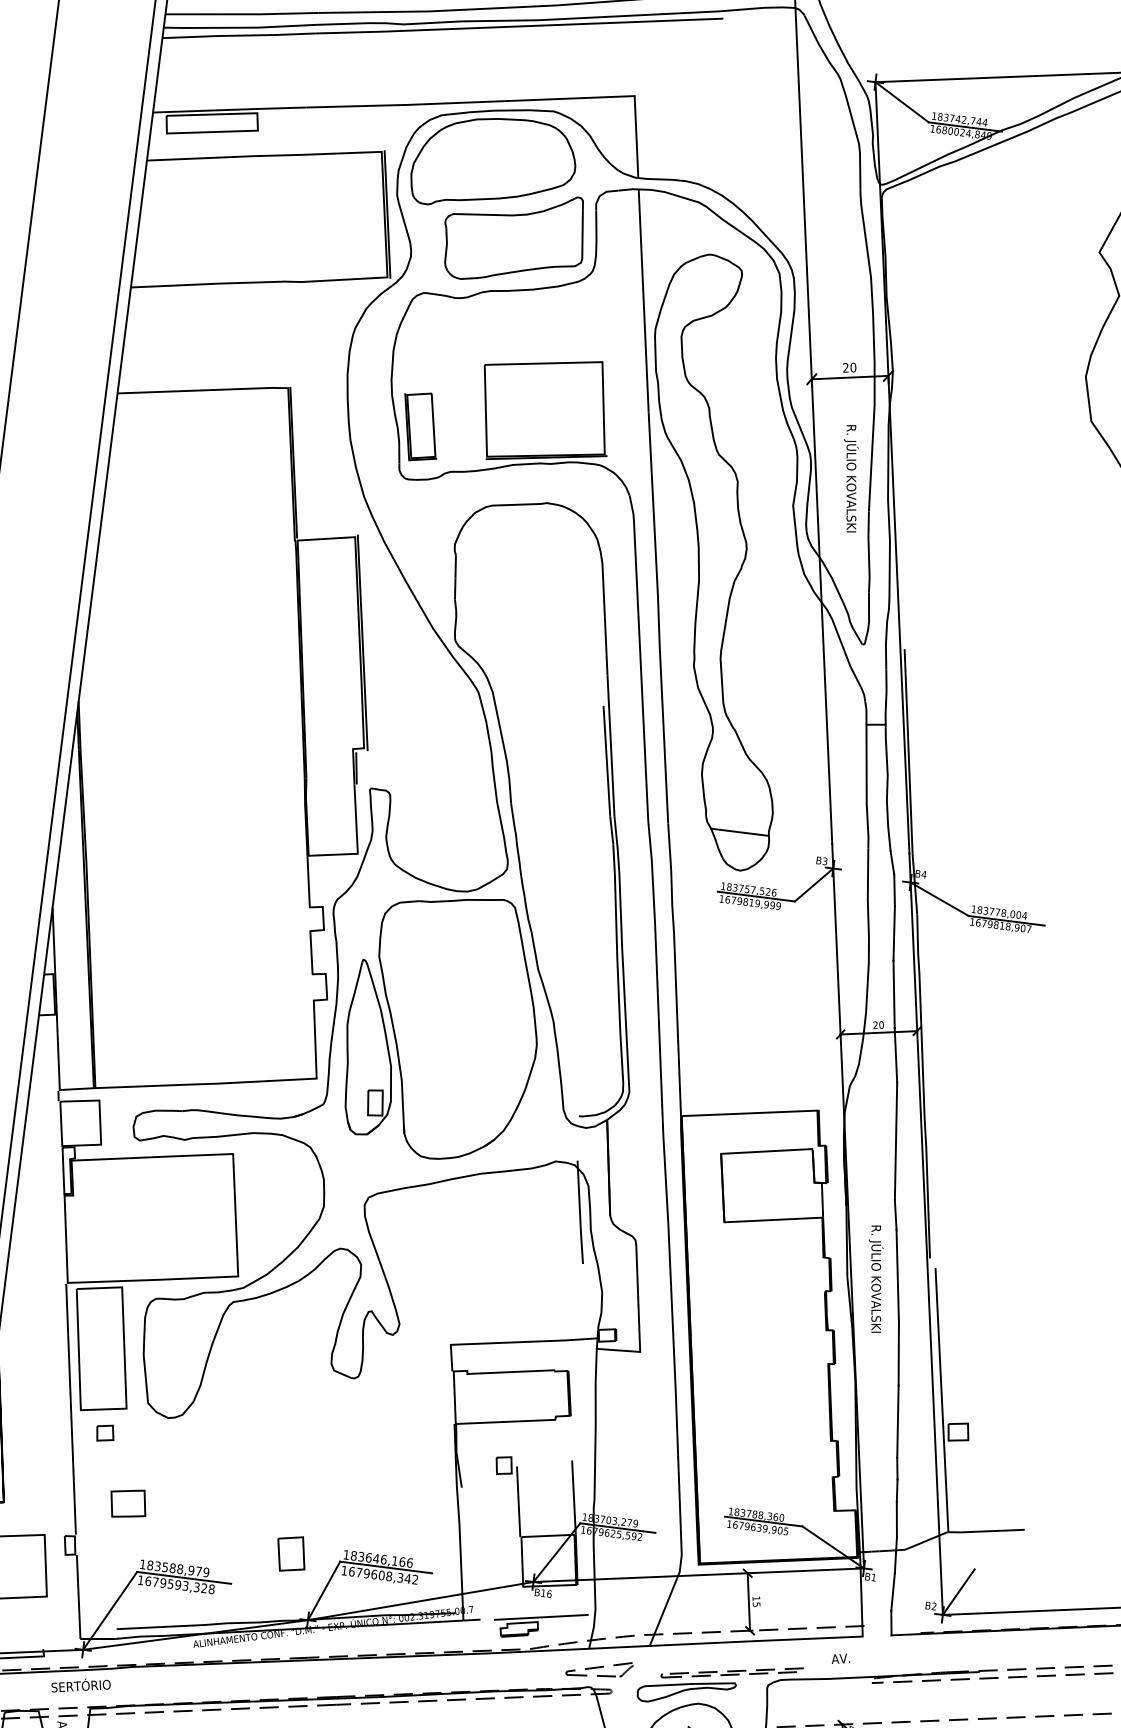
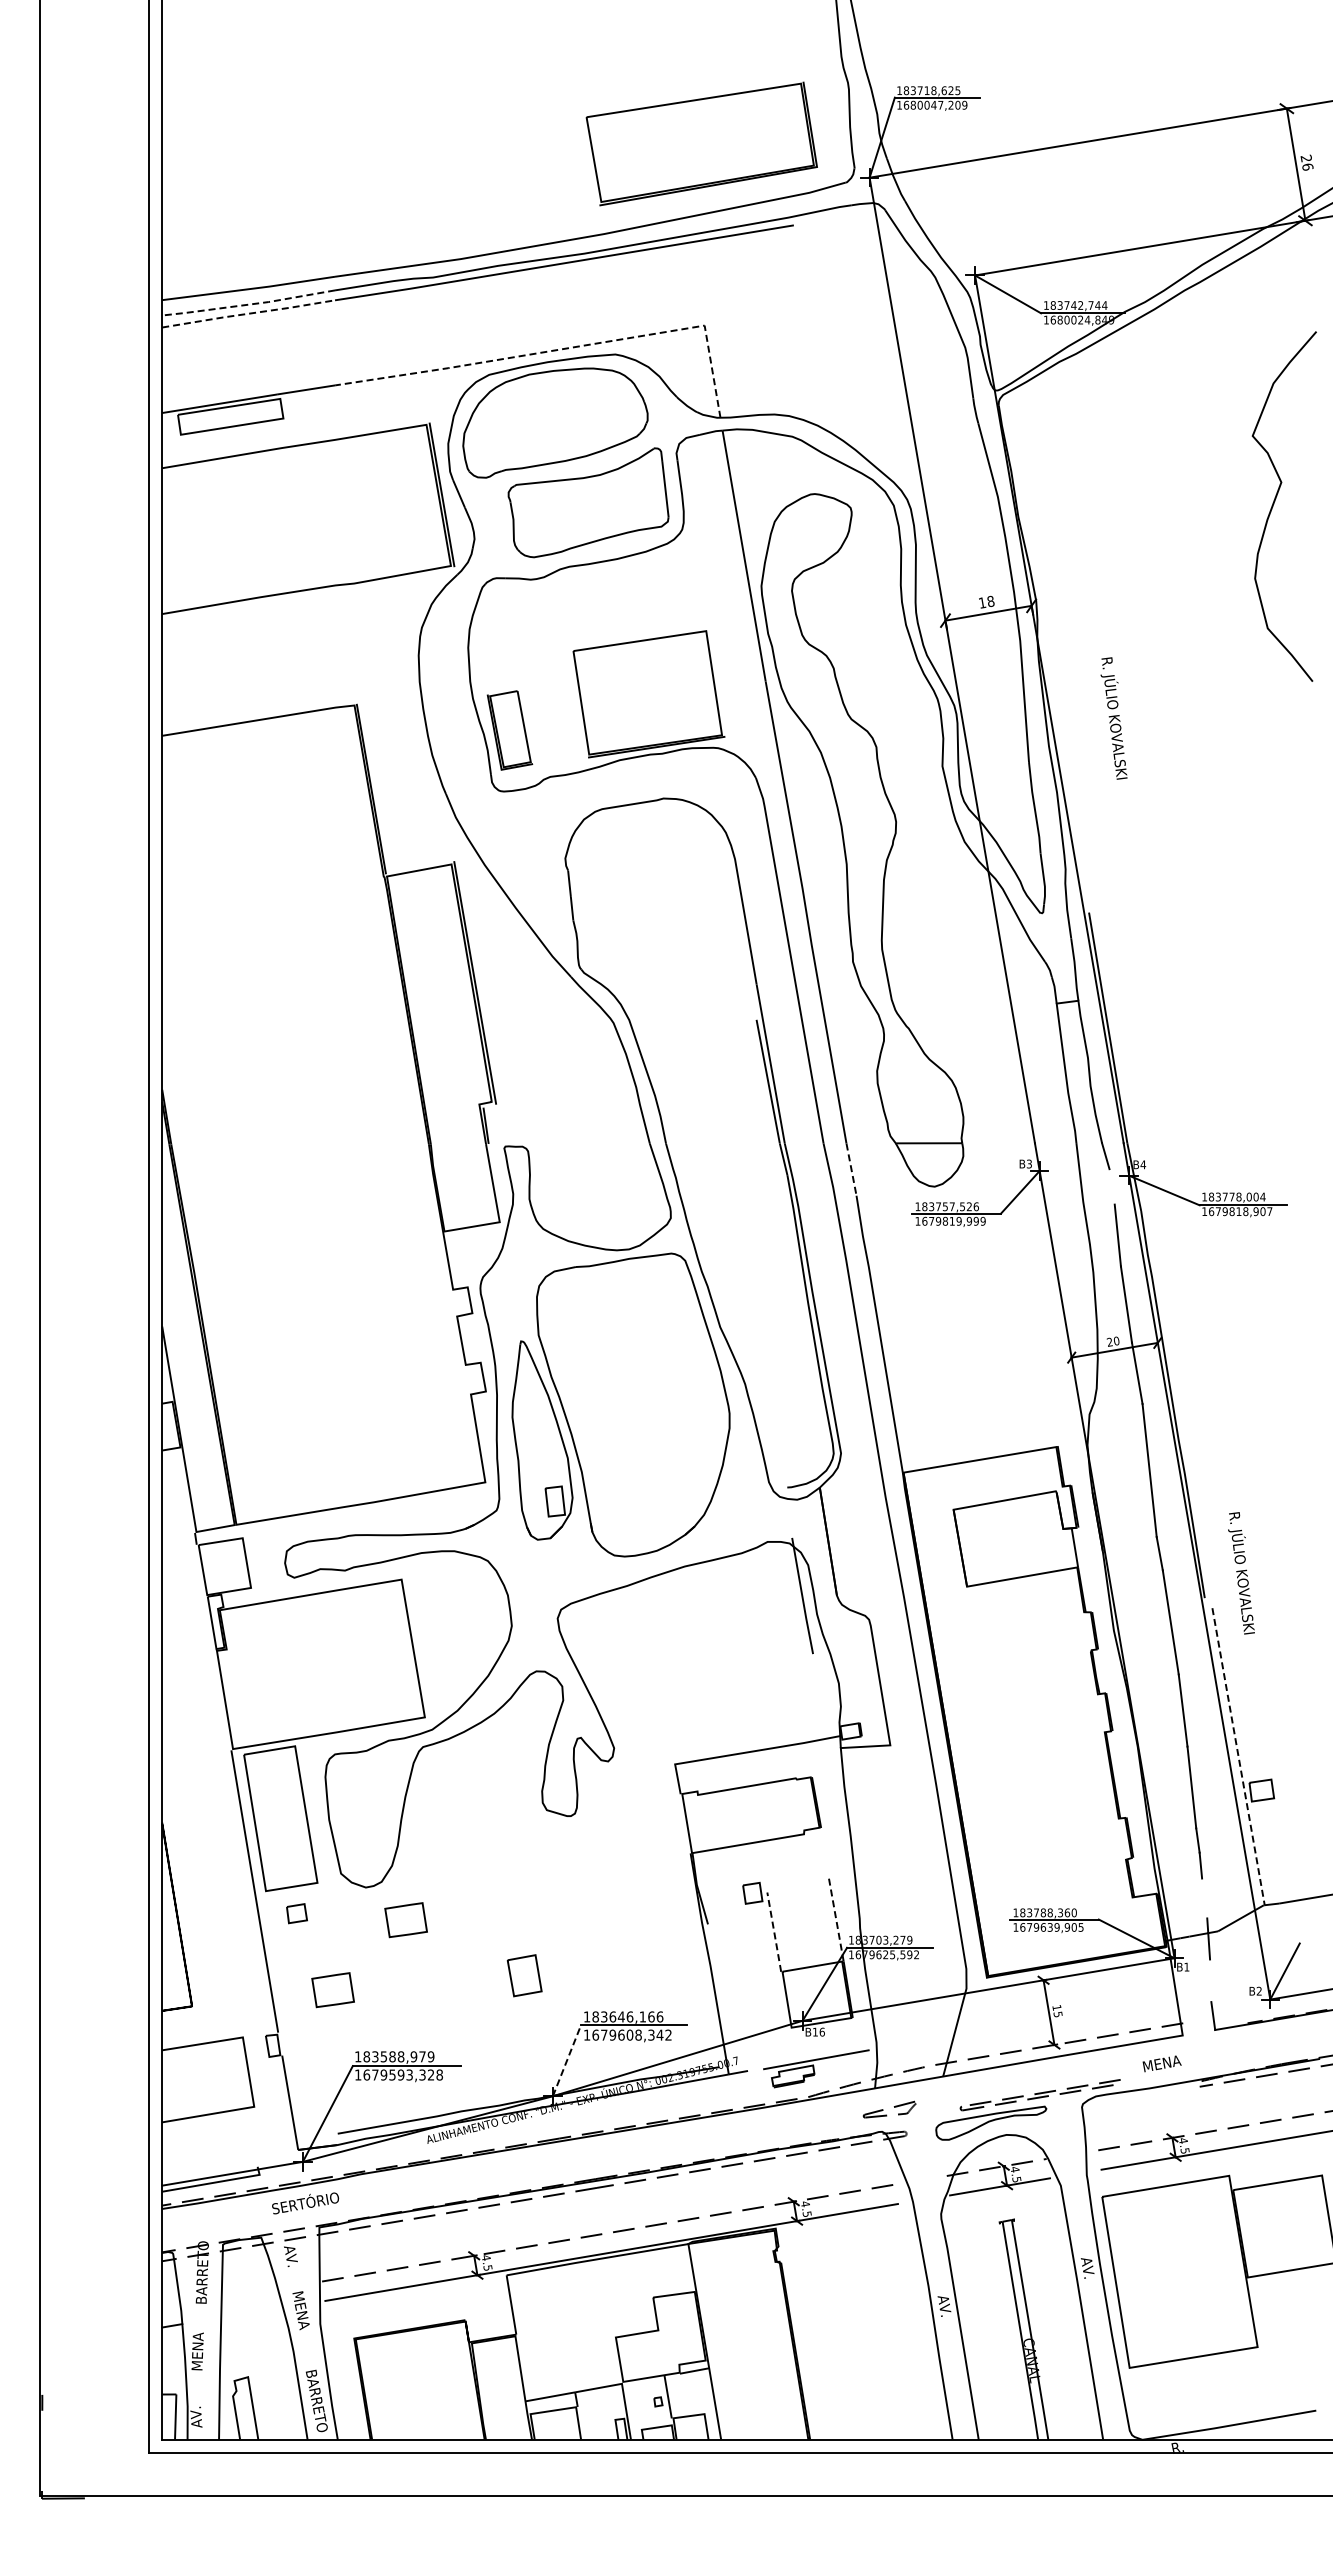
line: (240, 27) -> (248, 304), solid -> dashed
line: (239, 35) -> (248, 313), solid -> dashed
line: (511, 100) -> (565, 348), solid -> dashed
text: (849, 368) -> (986, 602), 20 -> 18
text: (850, 478) -> (1113, 718), moved
line: (669, 846) -> (851, 1169), solid -> dashed
line: (894, 889) -> (1111, 1186), removed
text: (875, 1279) -> (1241, 1573), moved
line: (941, 1399) -> (1238, 1756), solid -> dashed
part: (199, 1451) -> (405, 1920), added
line: (574, 1497) -> (836, 1919), solid -> dashed
line: (518, 1501) -> (774, 1931), solid -> dashed
line: (896, 1519) -> (1204, 1898), removed
part: (291, 1553) -> (524, 1975), moved
line: (324, 1590) -> (567, 2060), solid -> dashed
line: (892, 1591) -> (1210, 1980), removed
text: (841, 1658) -> (1161, 2063), AV. -> MENA
part: (599, 1668) -> (889, 2109), size x0.7

